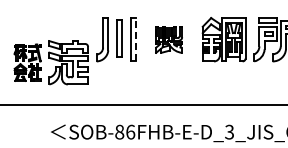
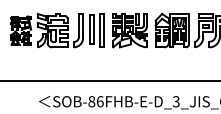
line: (136, 39) -> (104, 30), dashed -> solid
part: (168, 39) -> (129, 30), size x1.67
part: (50, 62) -> (38, 30), moved

